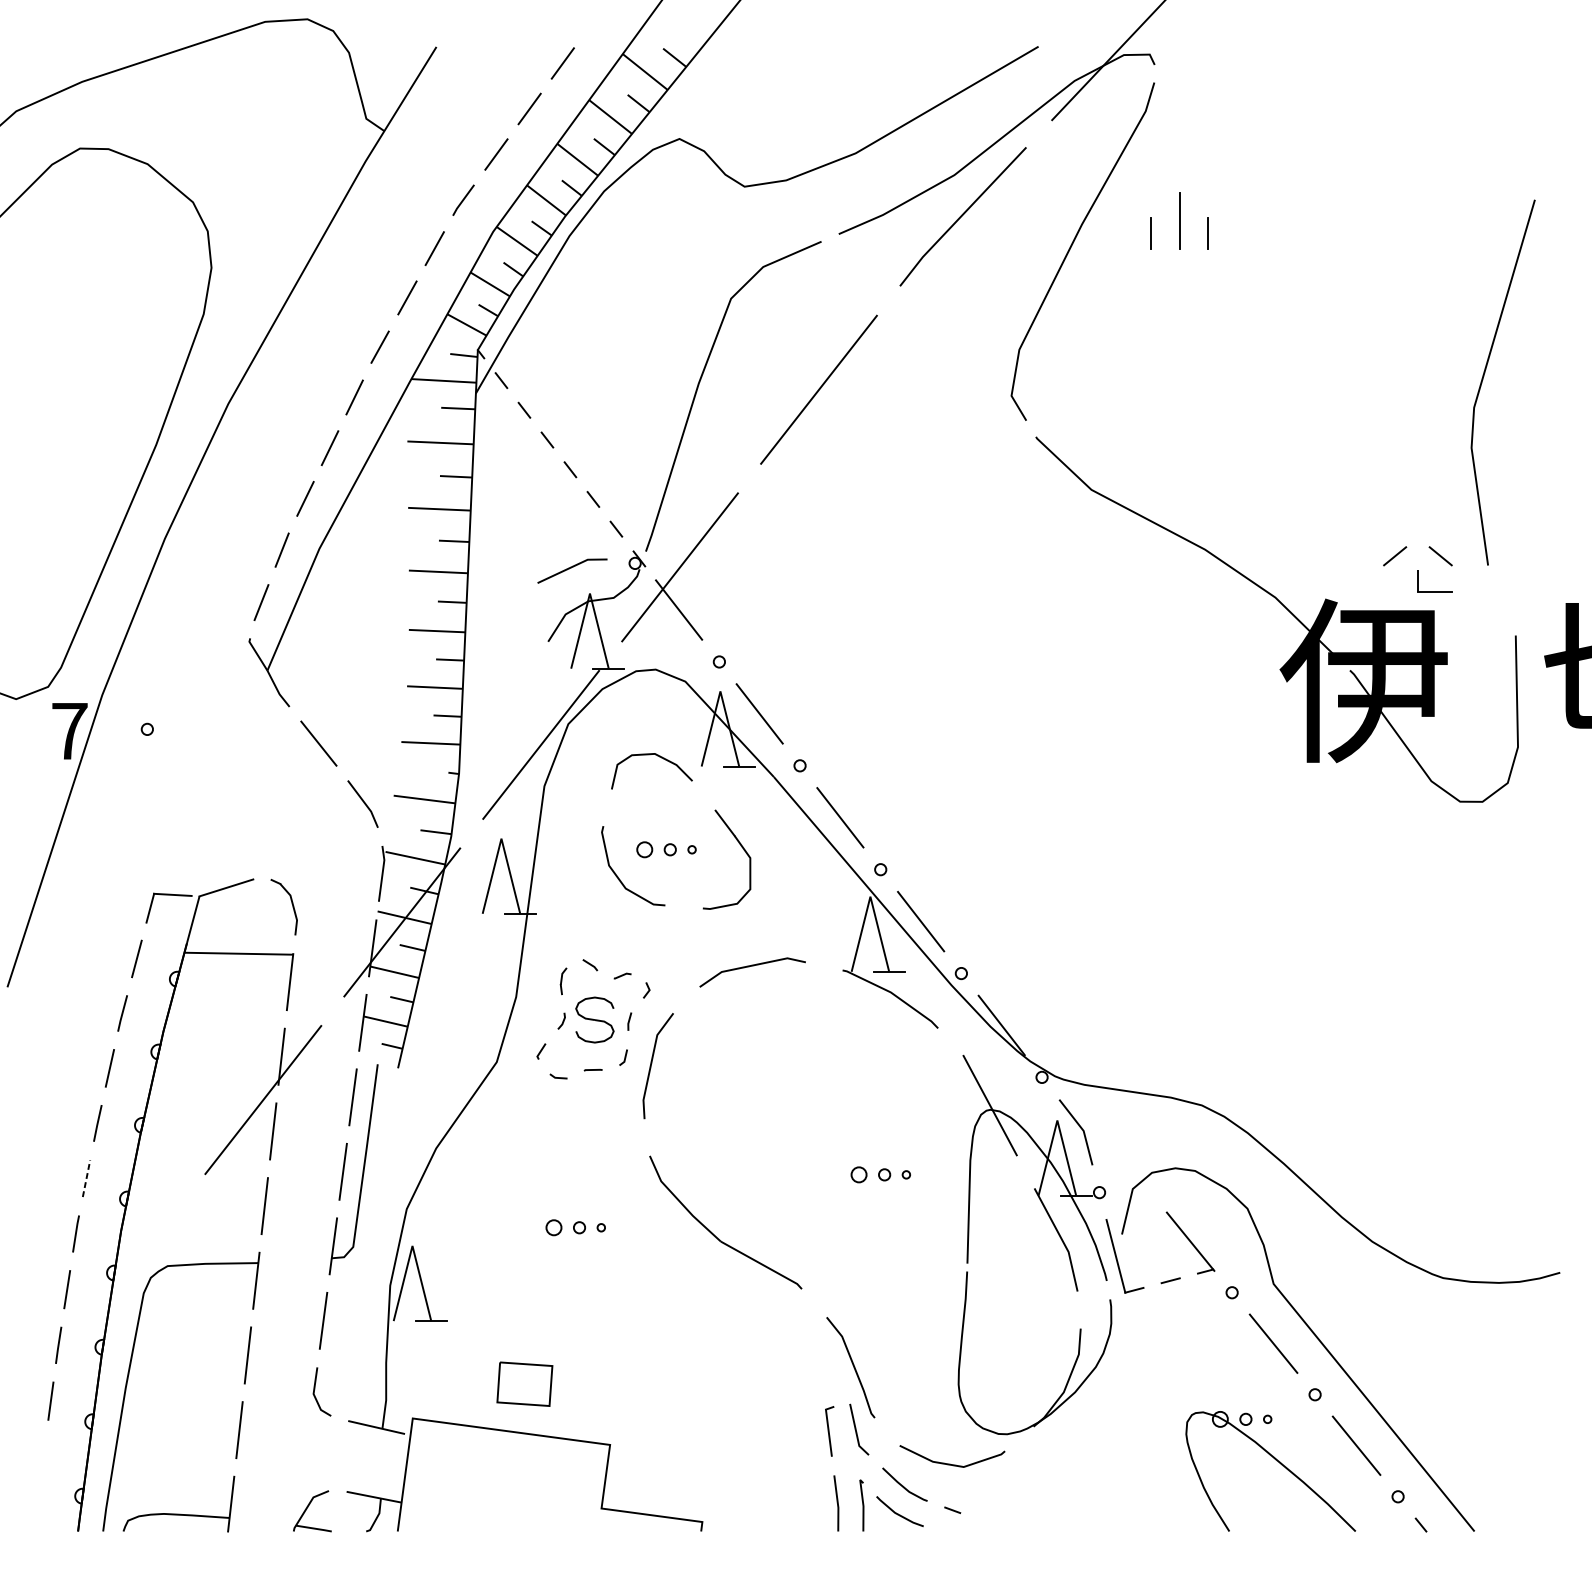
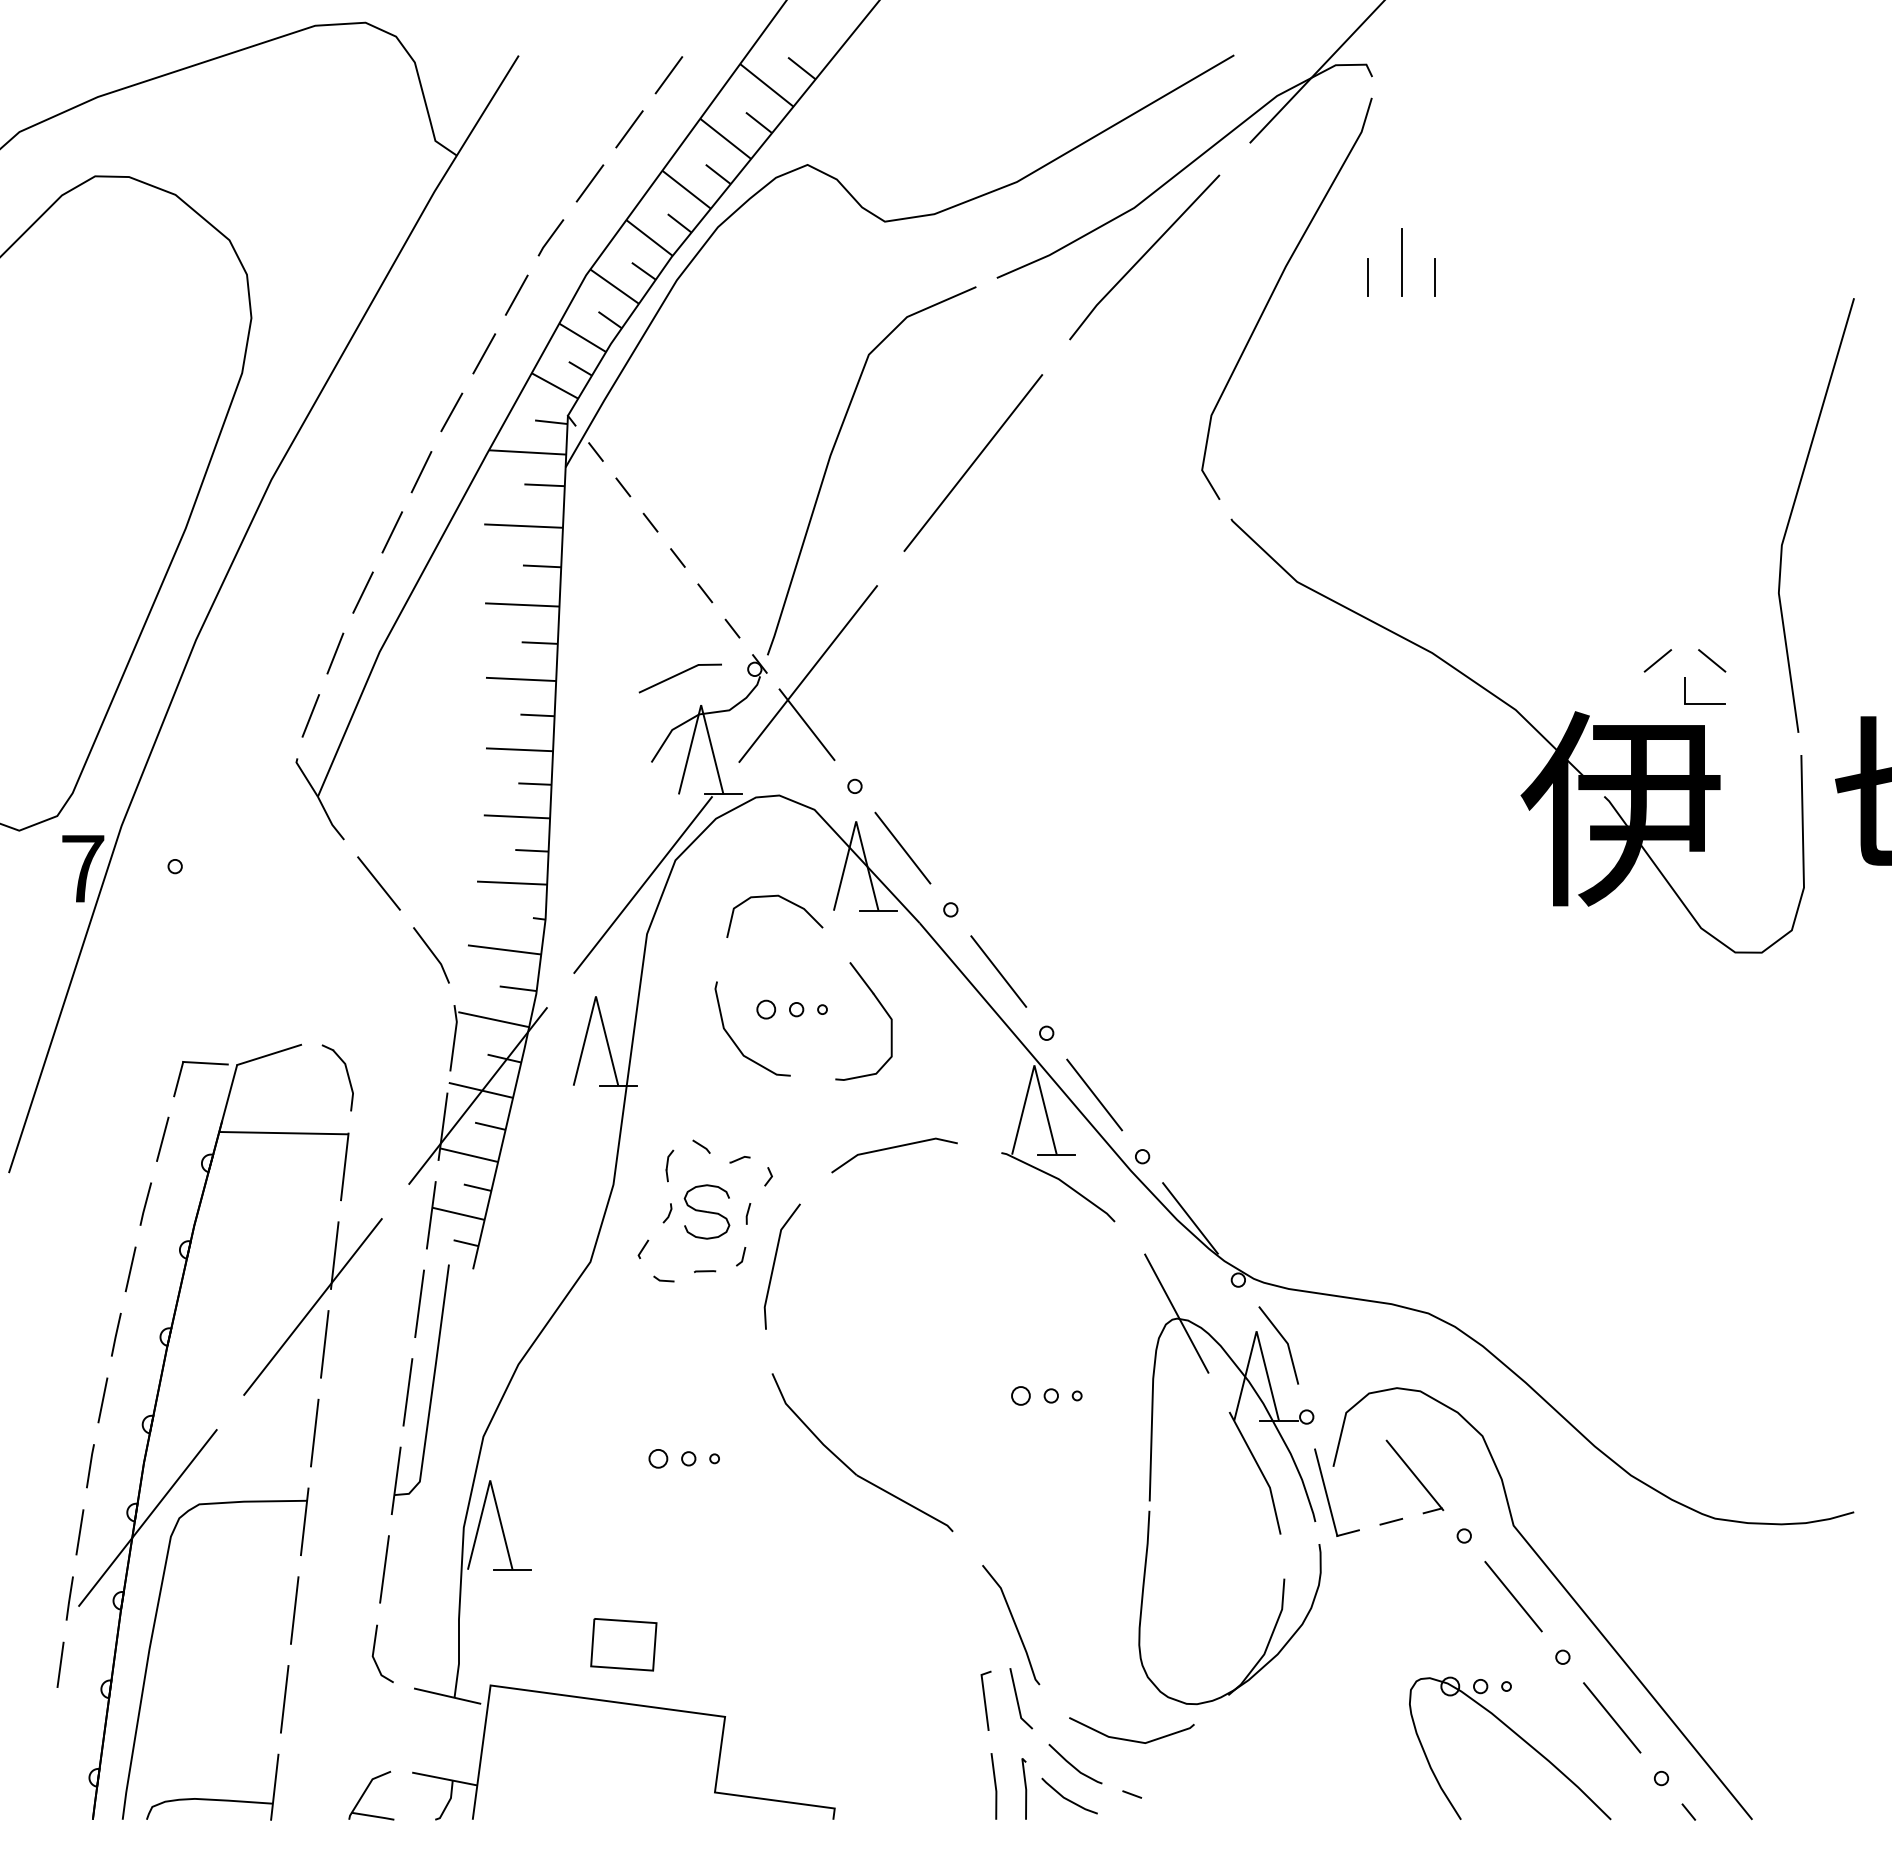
line: (1484, 375) -> (1794, 506), moved
line: (87, 1177) -> (103, 1399), dashed -> solid
line: (124, 1277) -> (147, 1517), added

